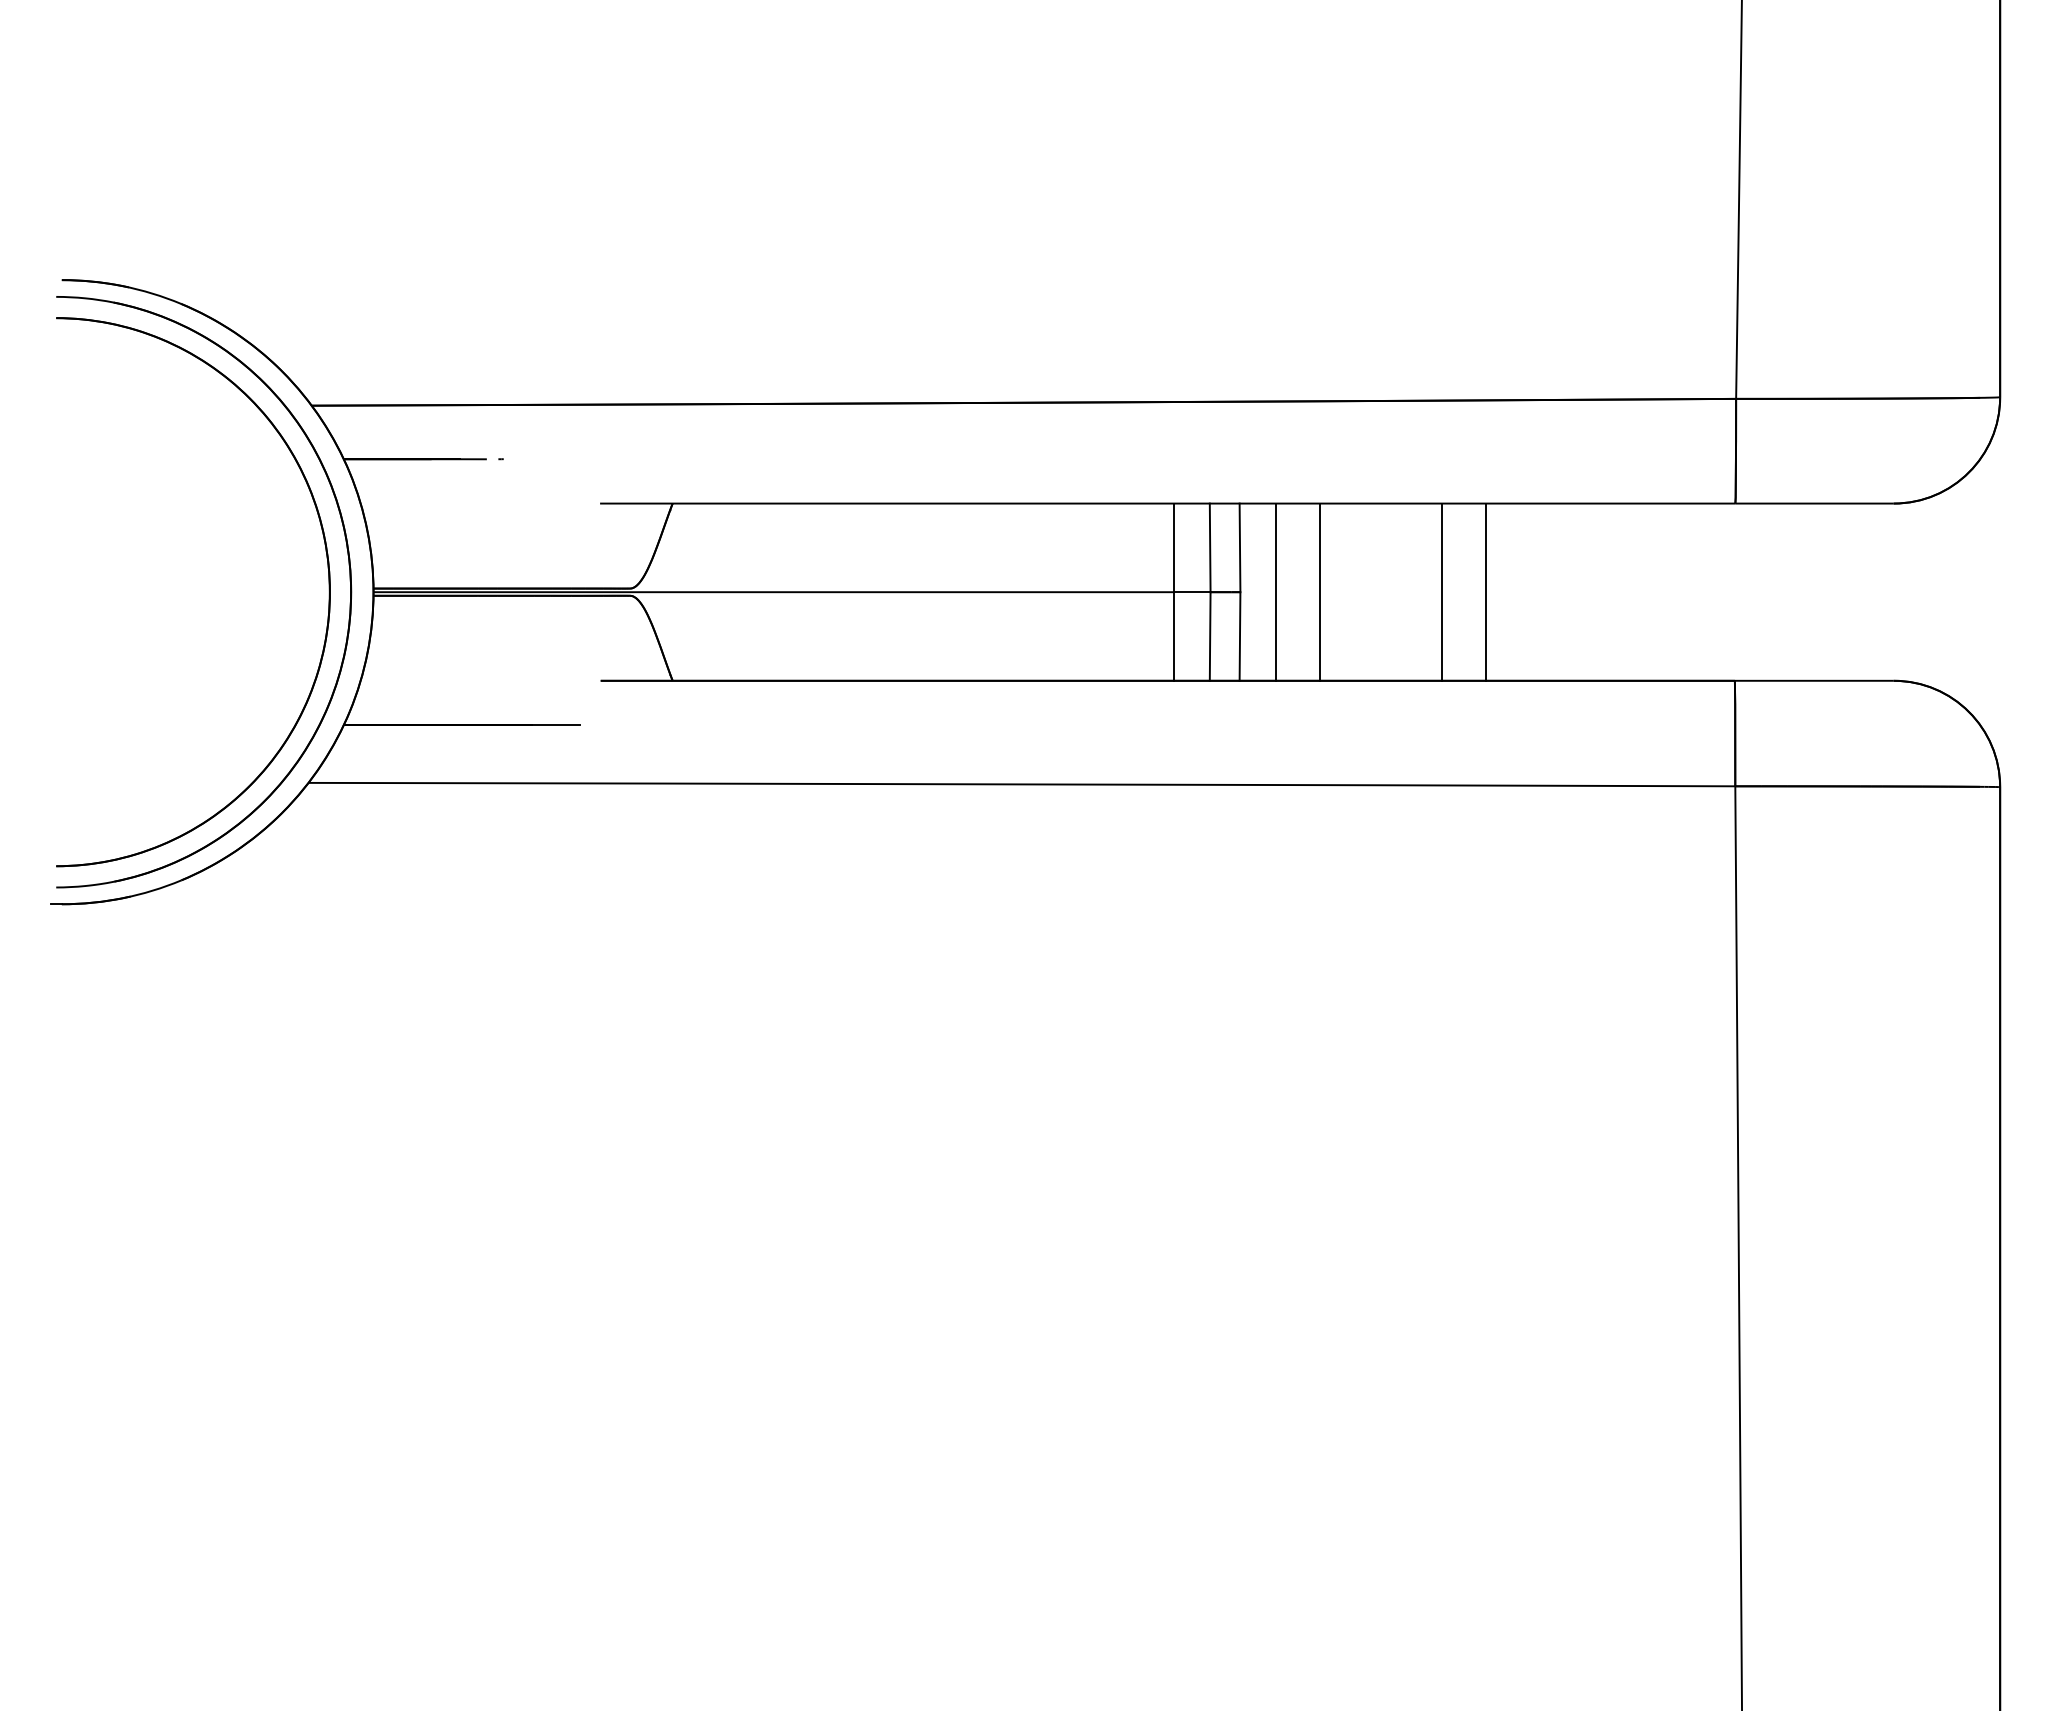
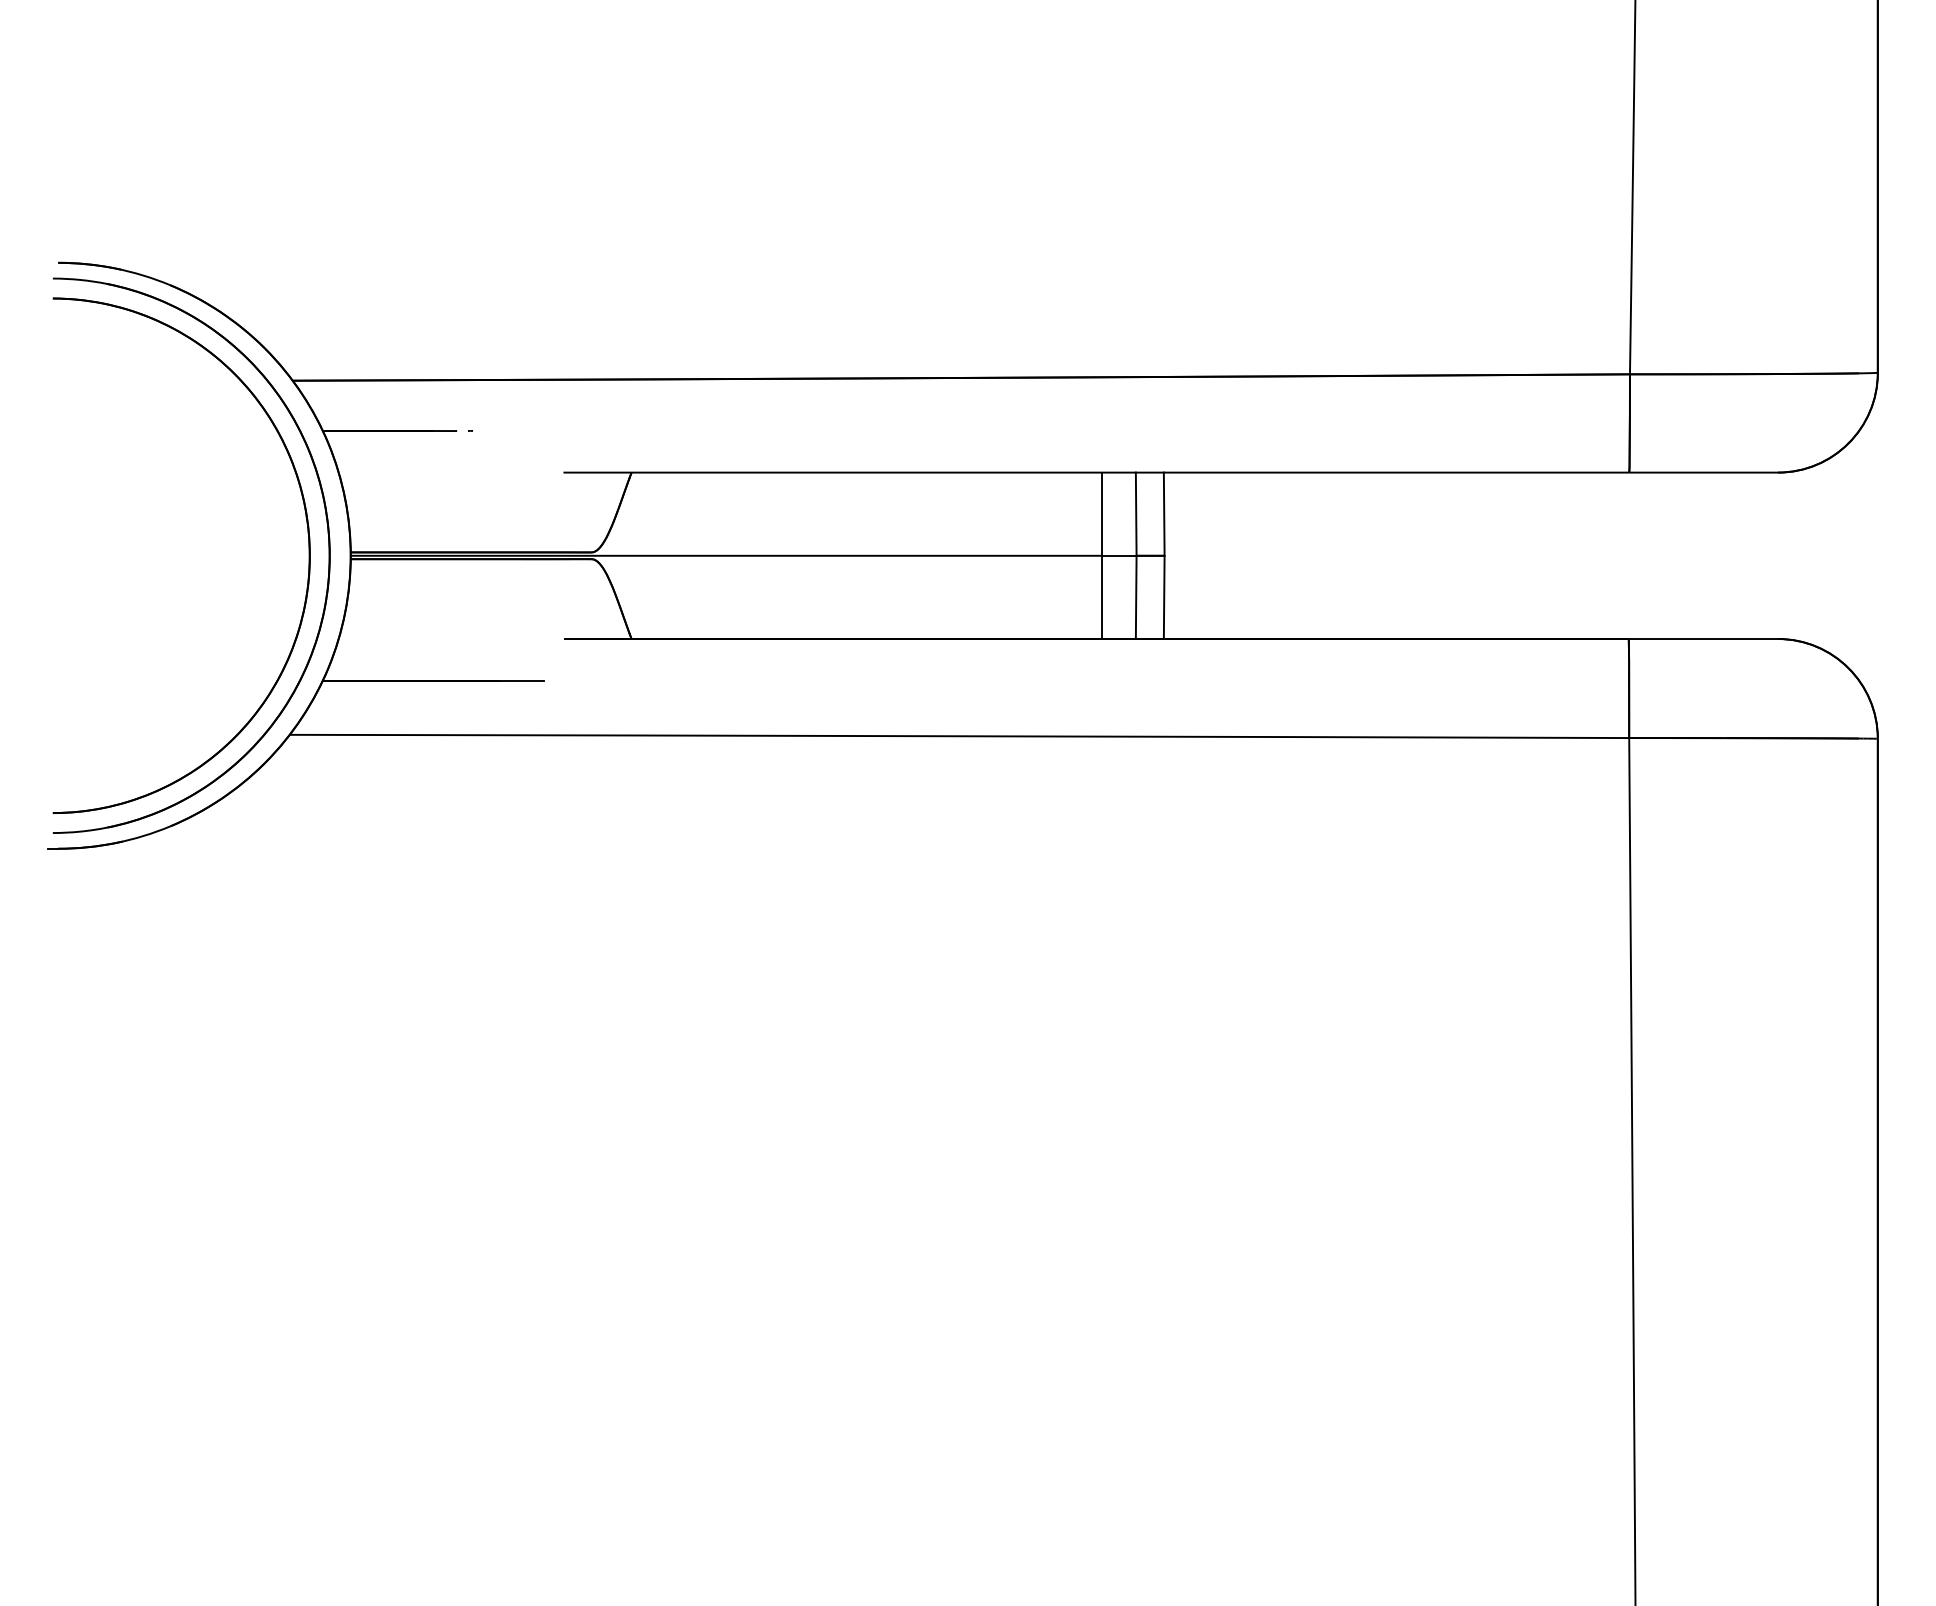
line: (1275, 591) -> (1197, 555), removed
line: (1320, 591) -> (1239, 555), removed
line: (1441, 591) -> (1353, 555), removed
line: (1486, 591) -> (1395, 555), removed

